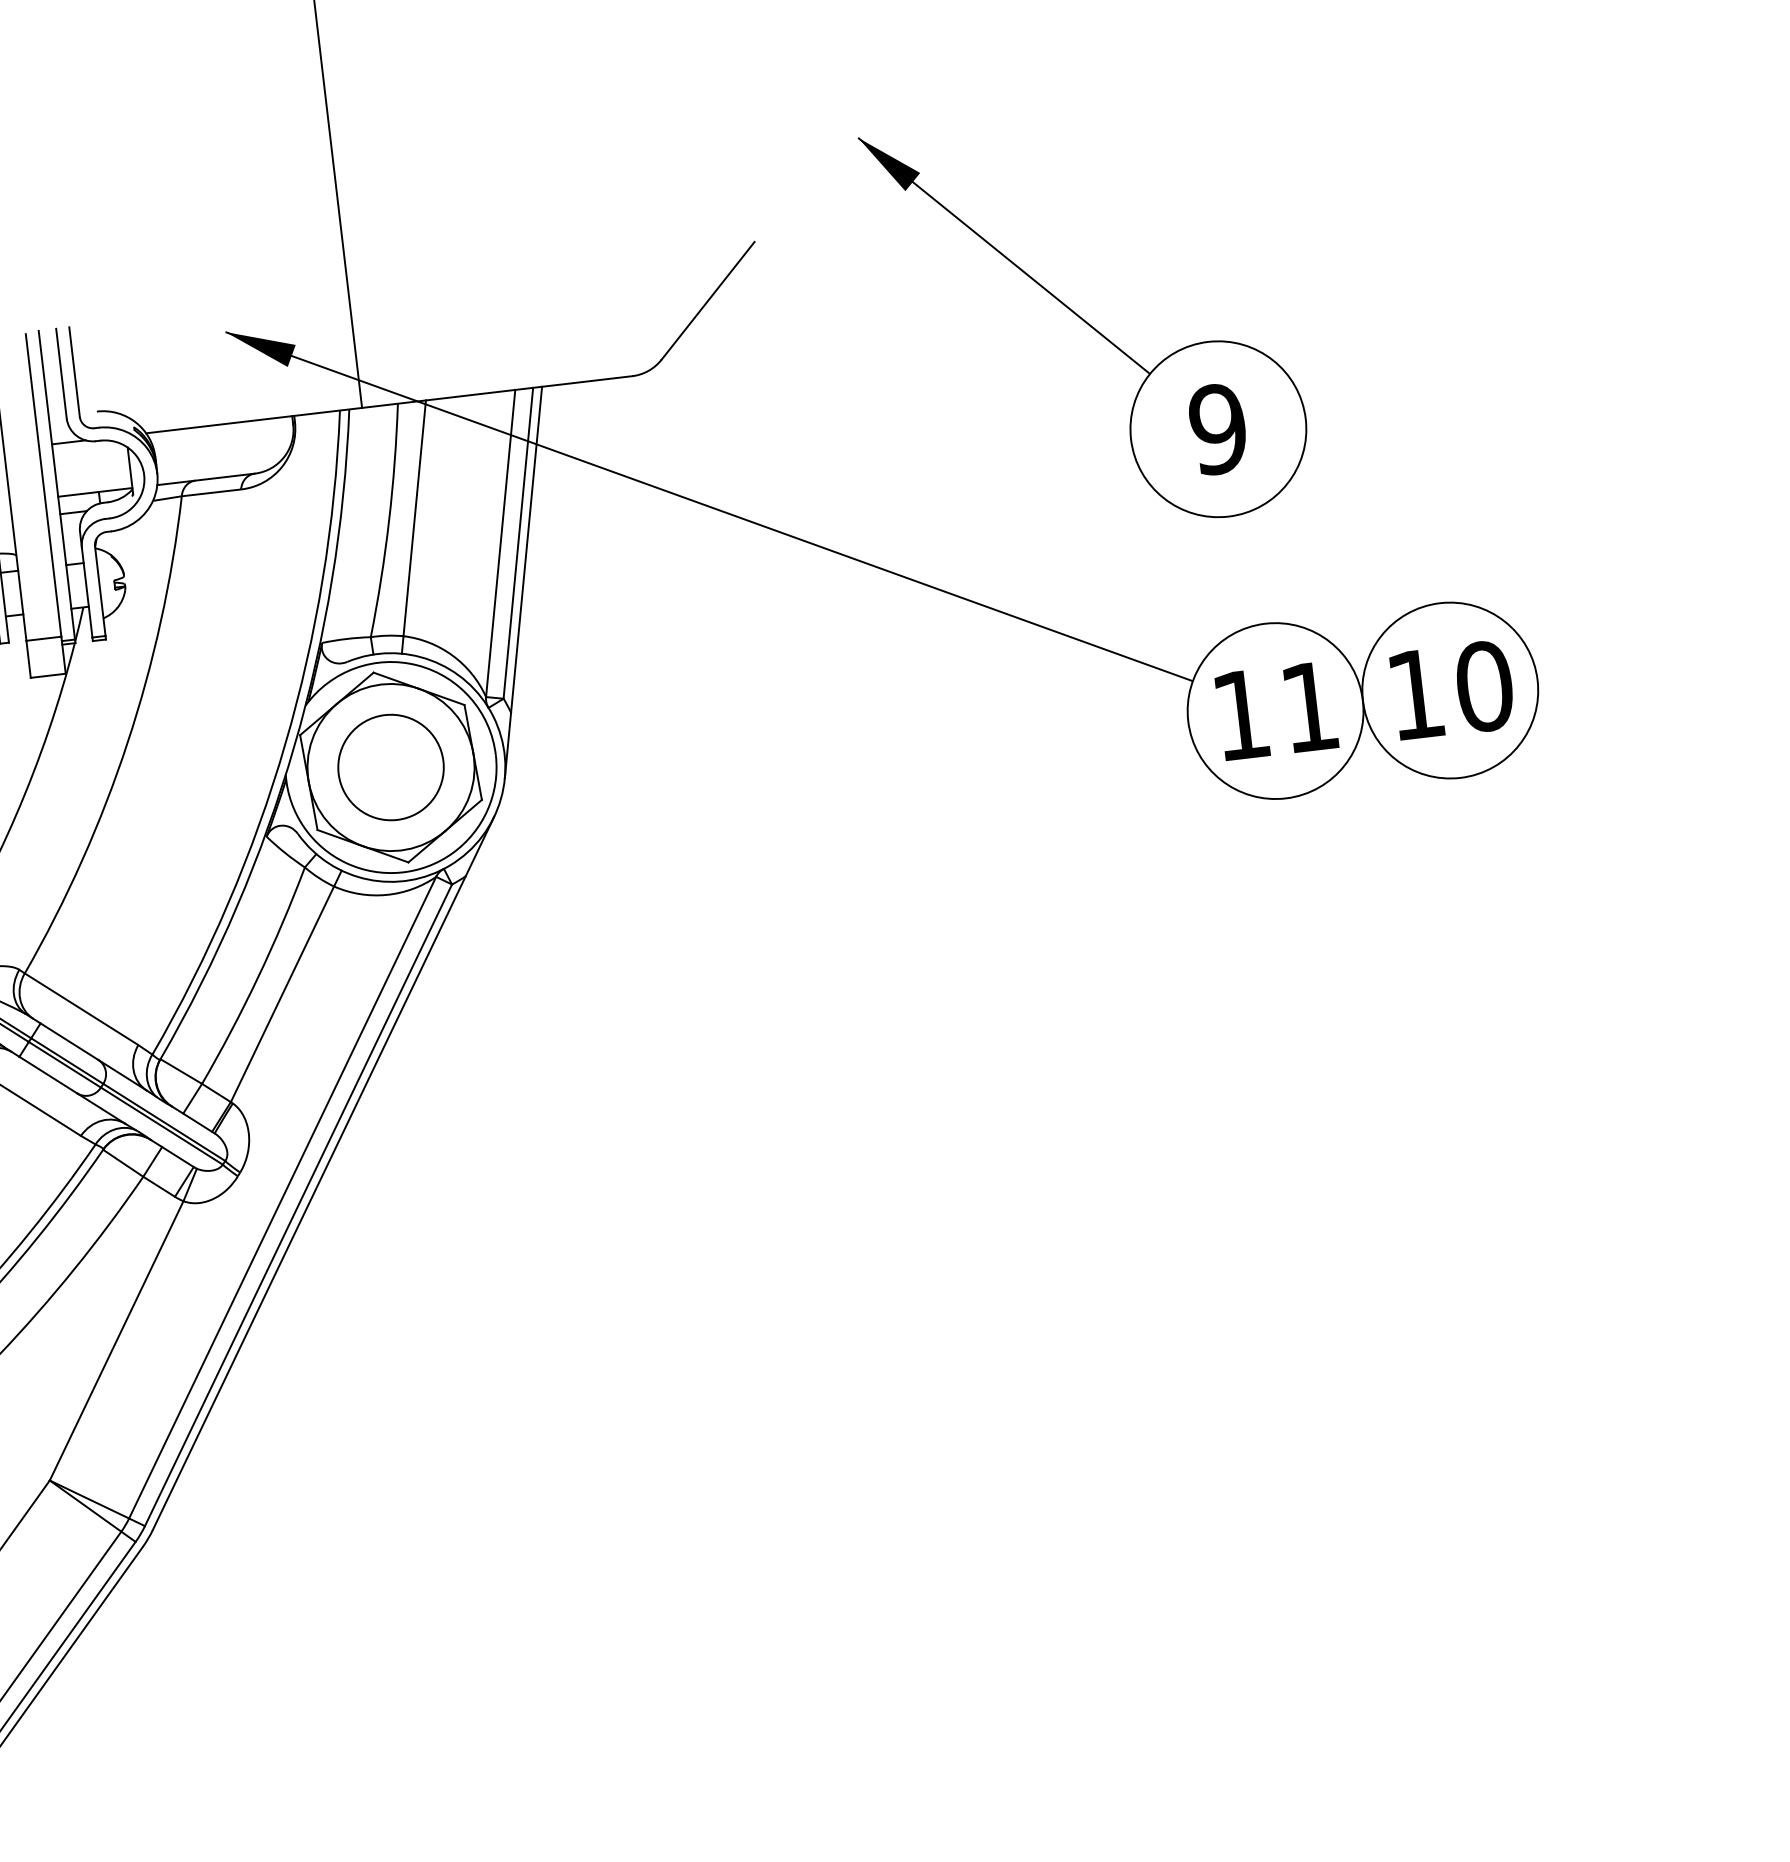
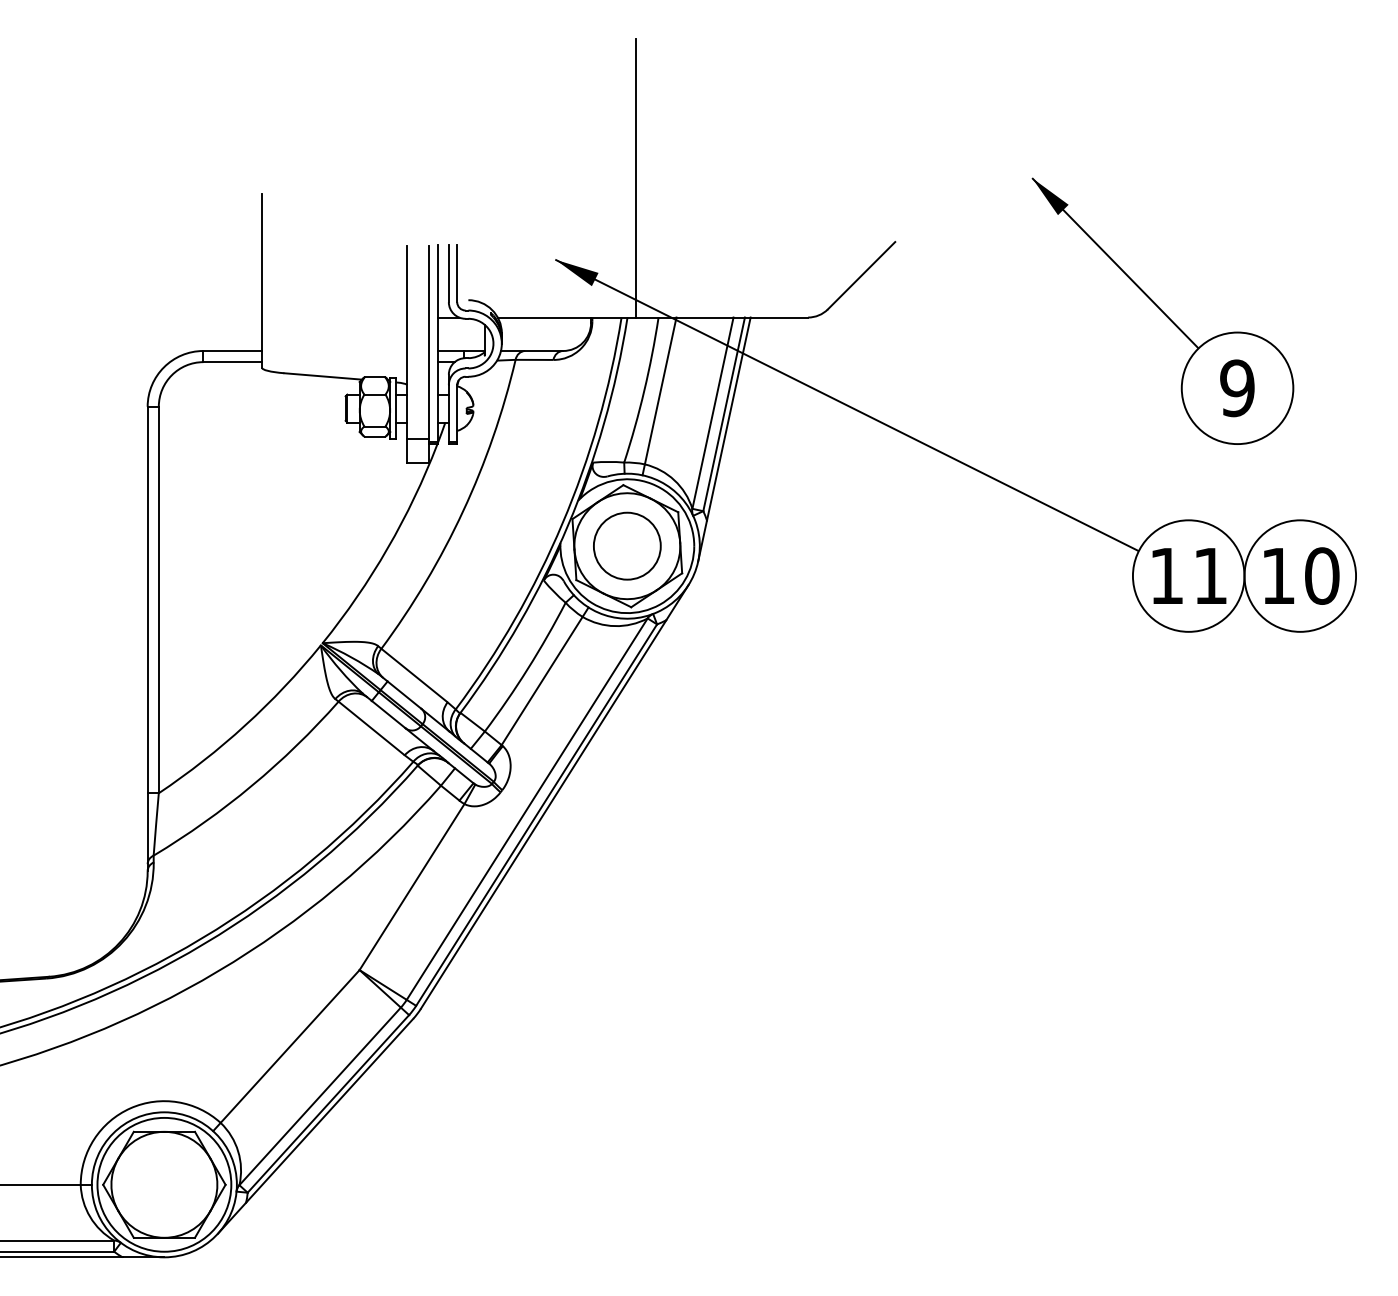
part: (1086, 321) -> (1162, 310), moved

